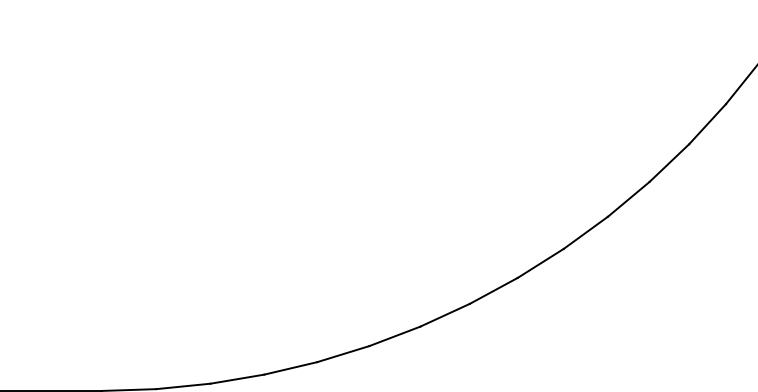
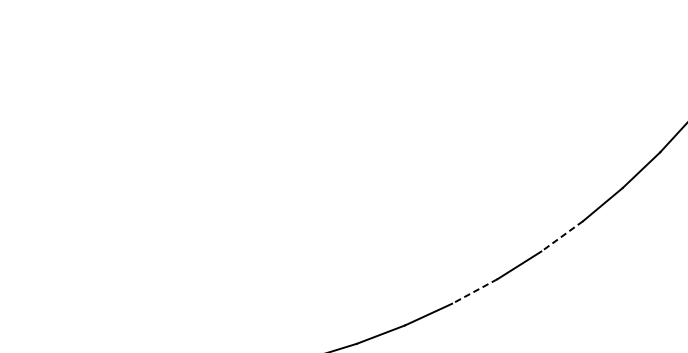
line: (585, 233) -> (561, 237), solid -> dashed
line: (493, 291) -> (474, 292), solid -> dashed

